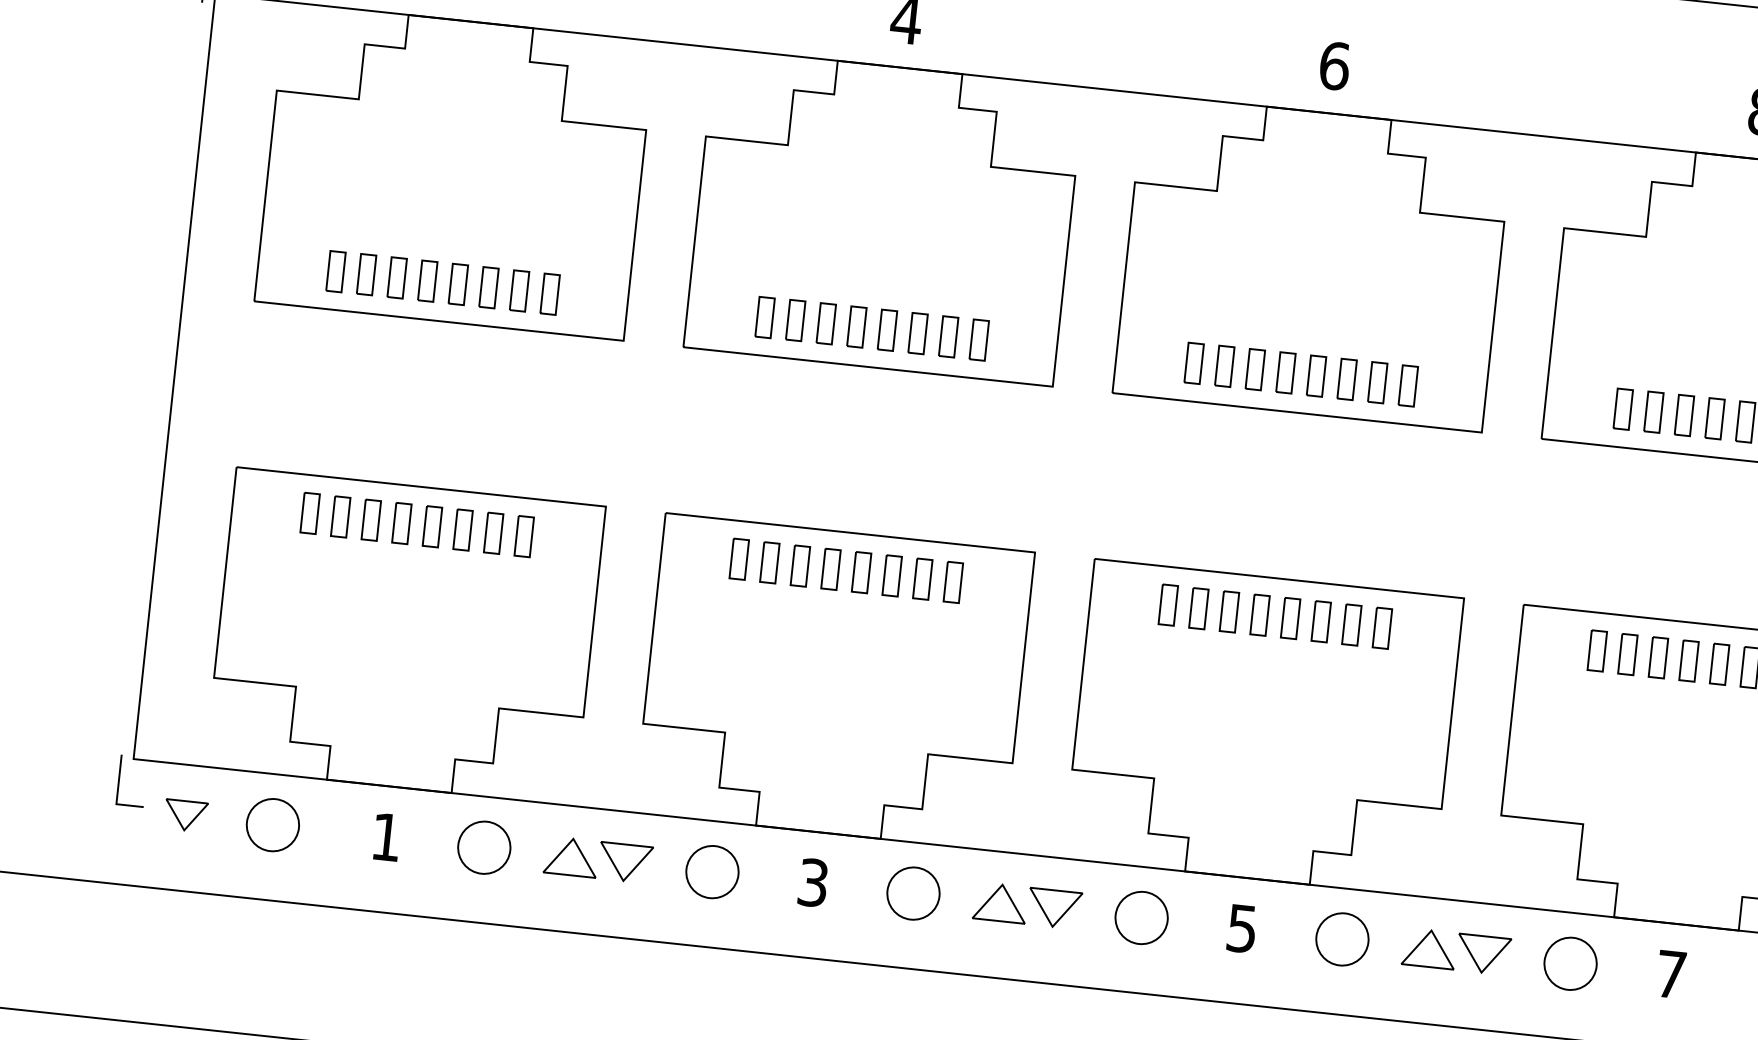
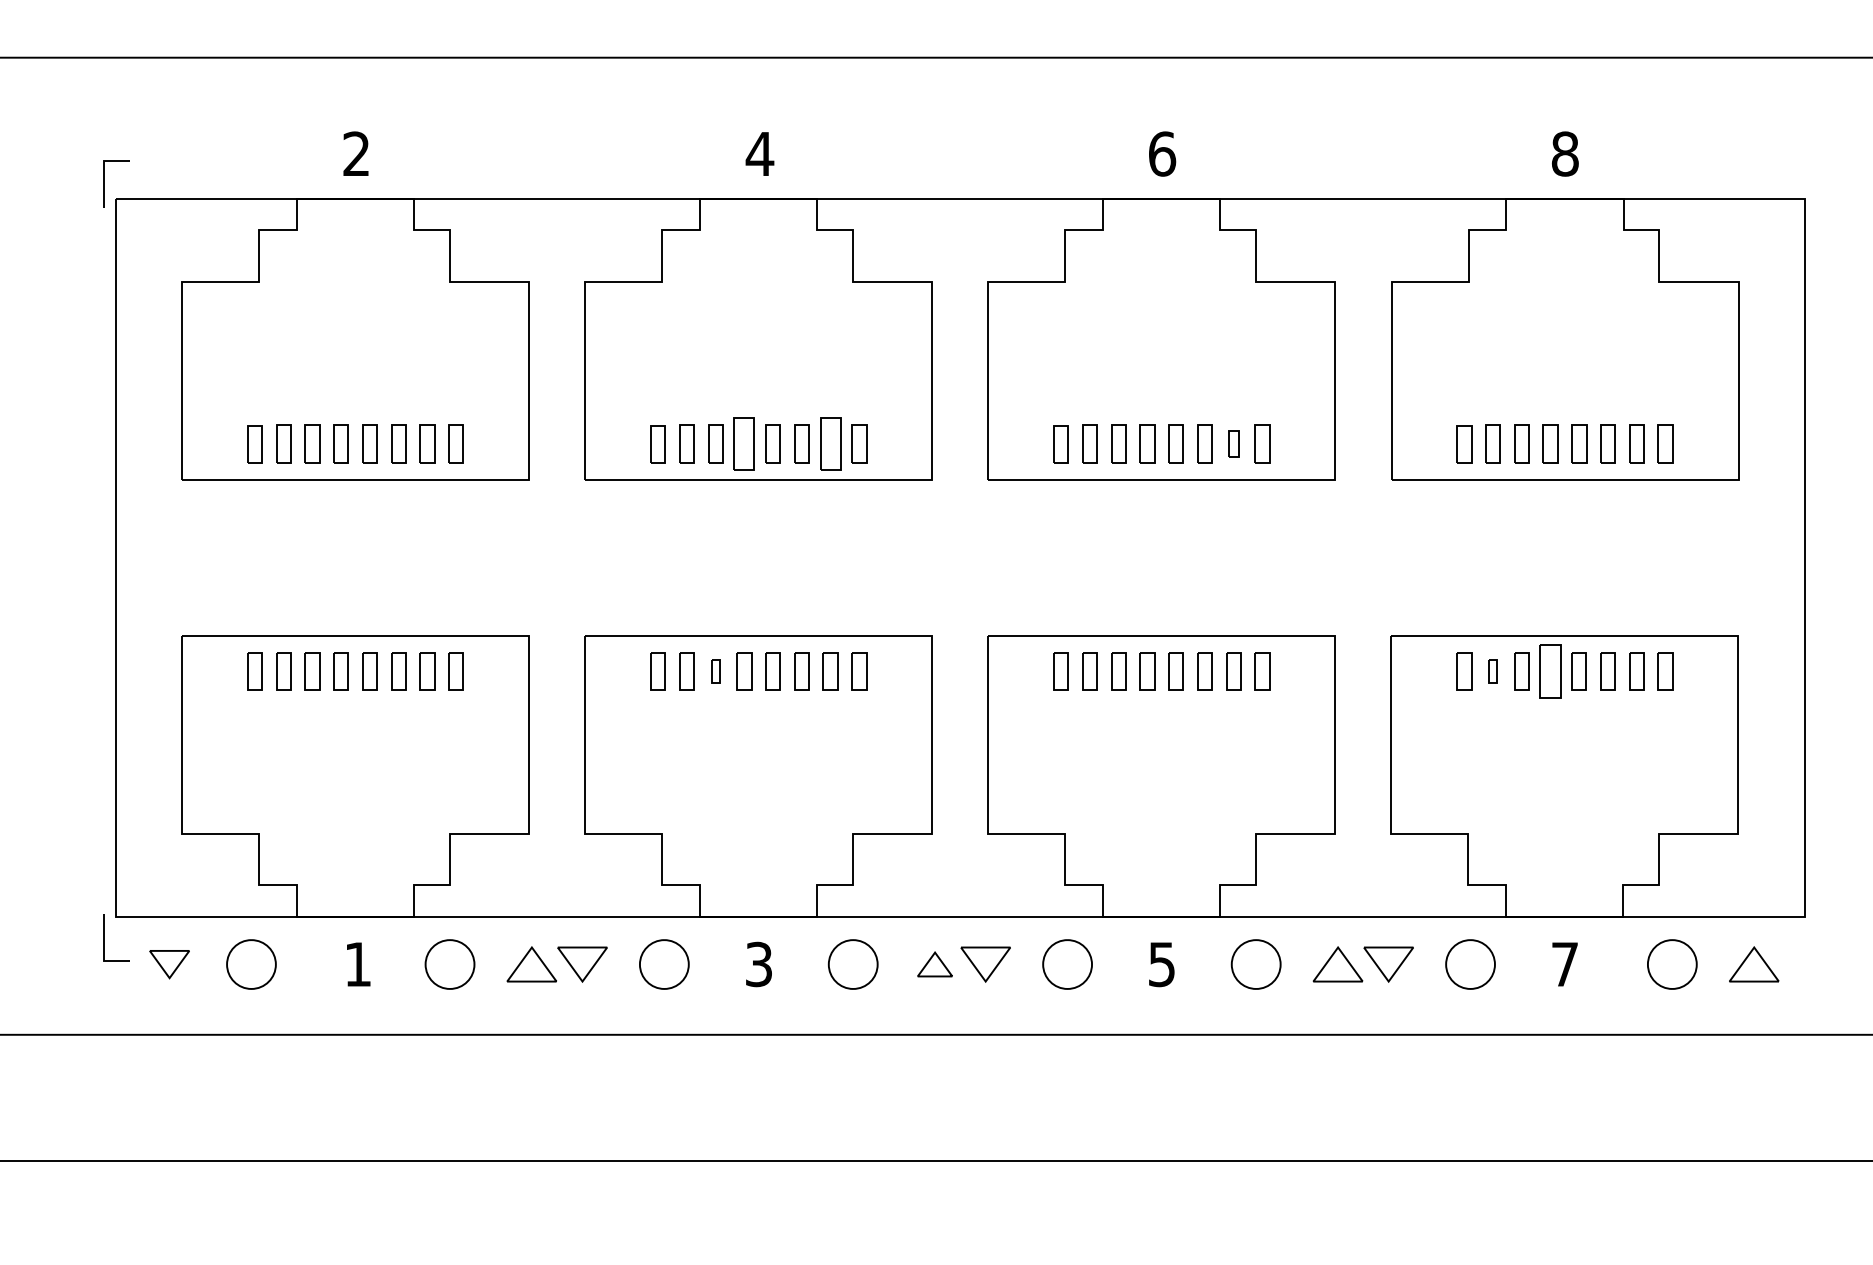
part: (857, 326) -> (744, 443), size x1.4
part: (948, 336) -> (830, 443), size x1.4
part: (1377, 382) -> (1233, 443), size x0.7
part: (800, 566) -> (715, 671), size x0.6
part: (1627, 654) -> (1492, 671), size x0.6
part: (1689, 660) -> (1550, 671), size x1.4
part: (999, 902) -> (934, 964), size x0.7

